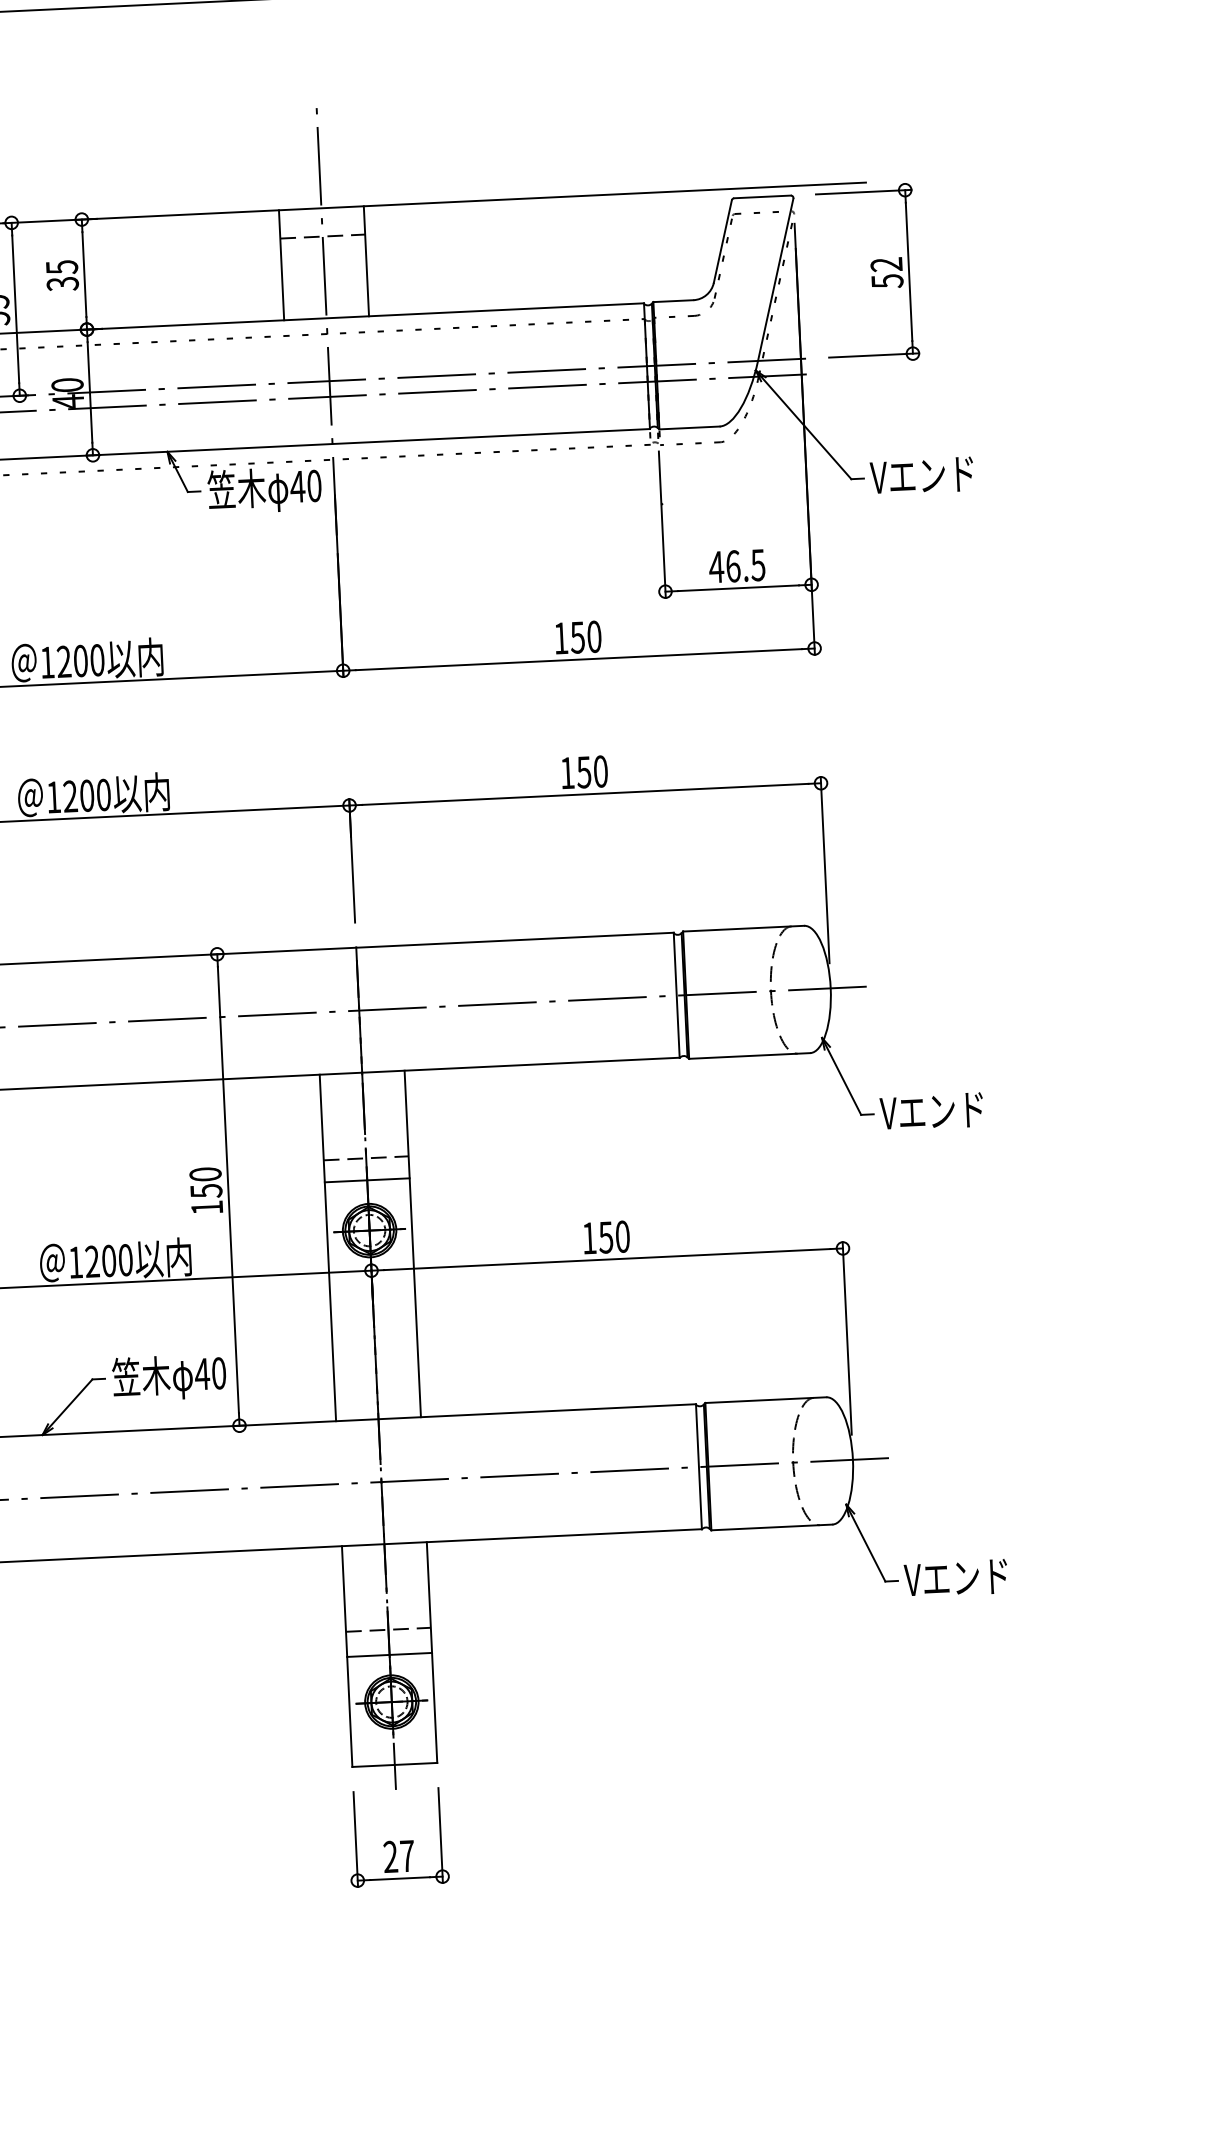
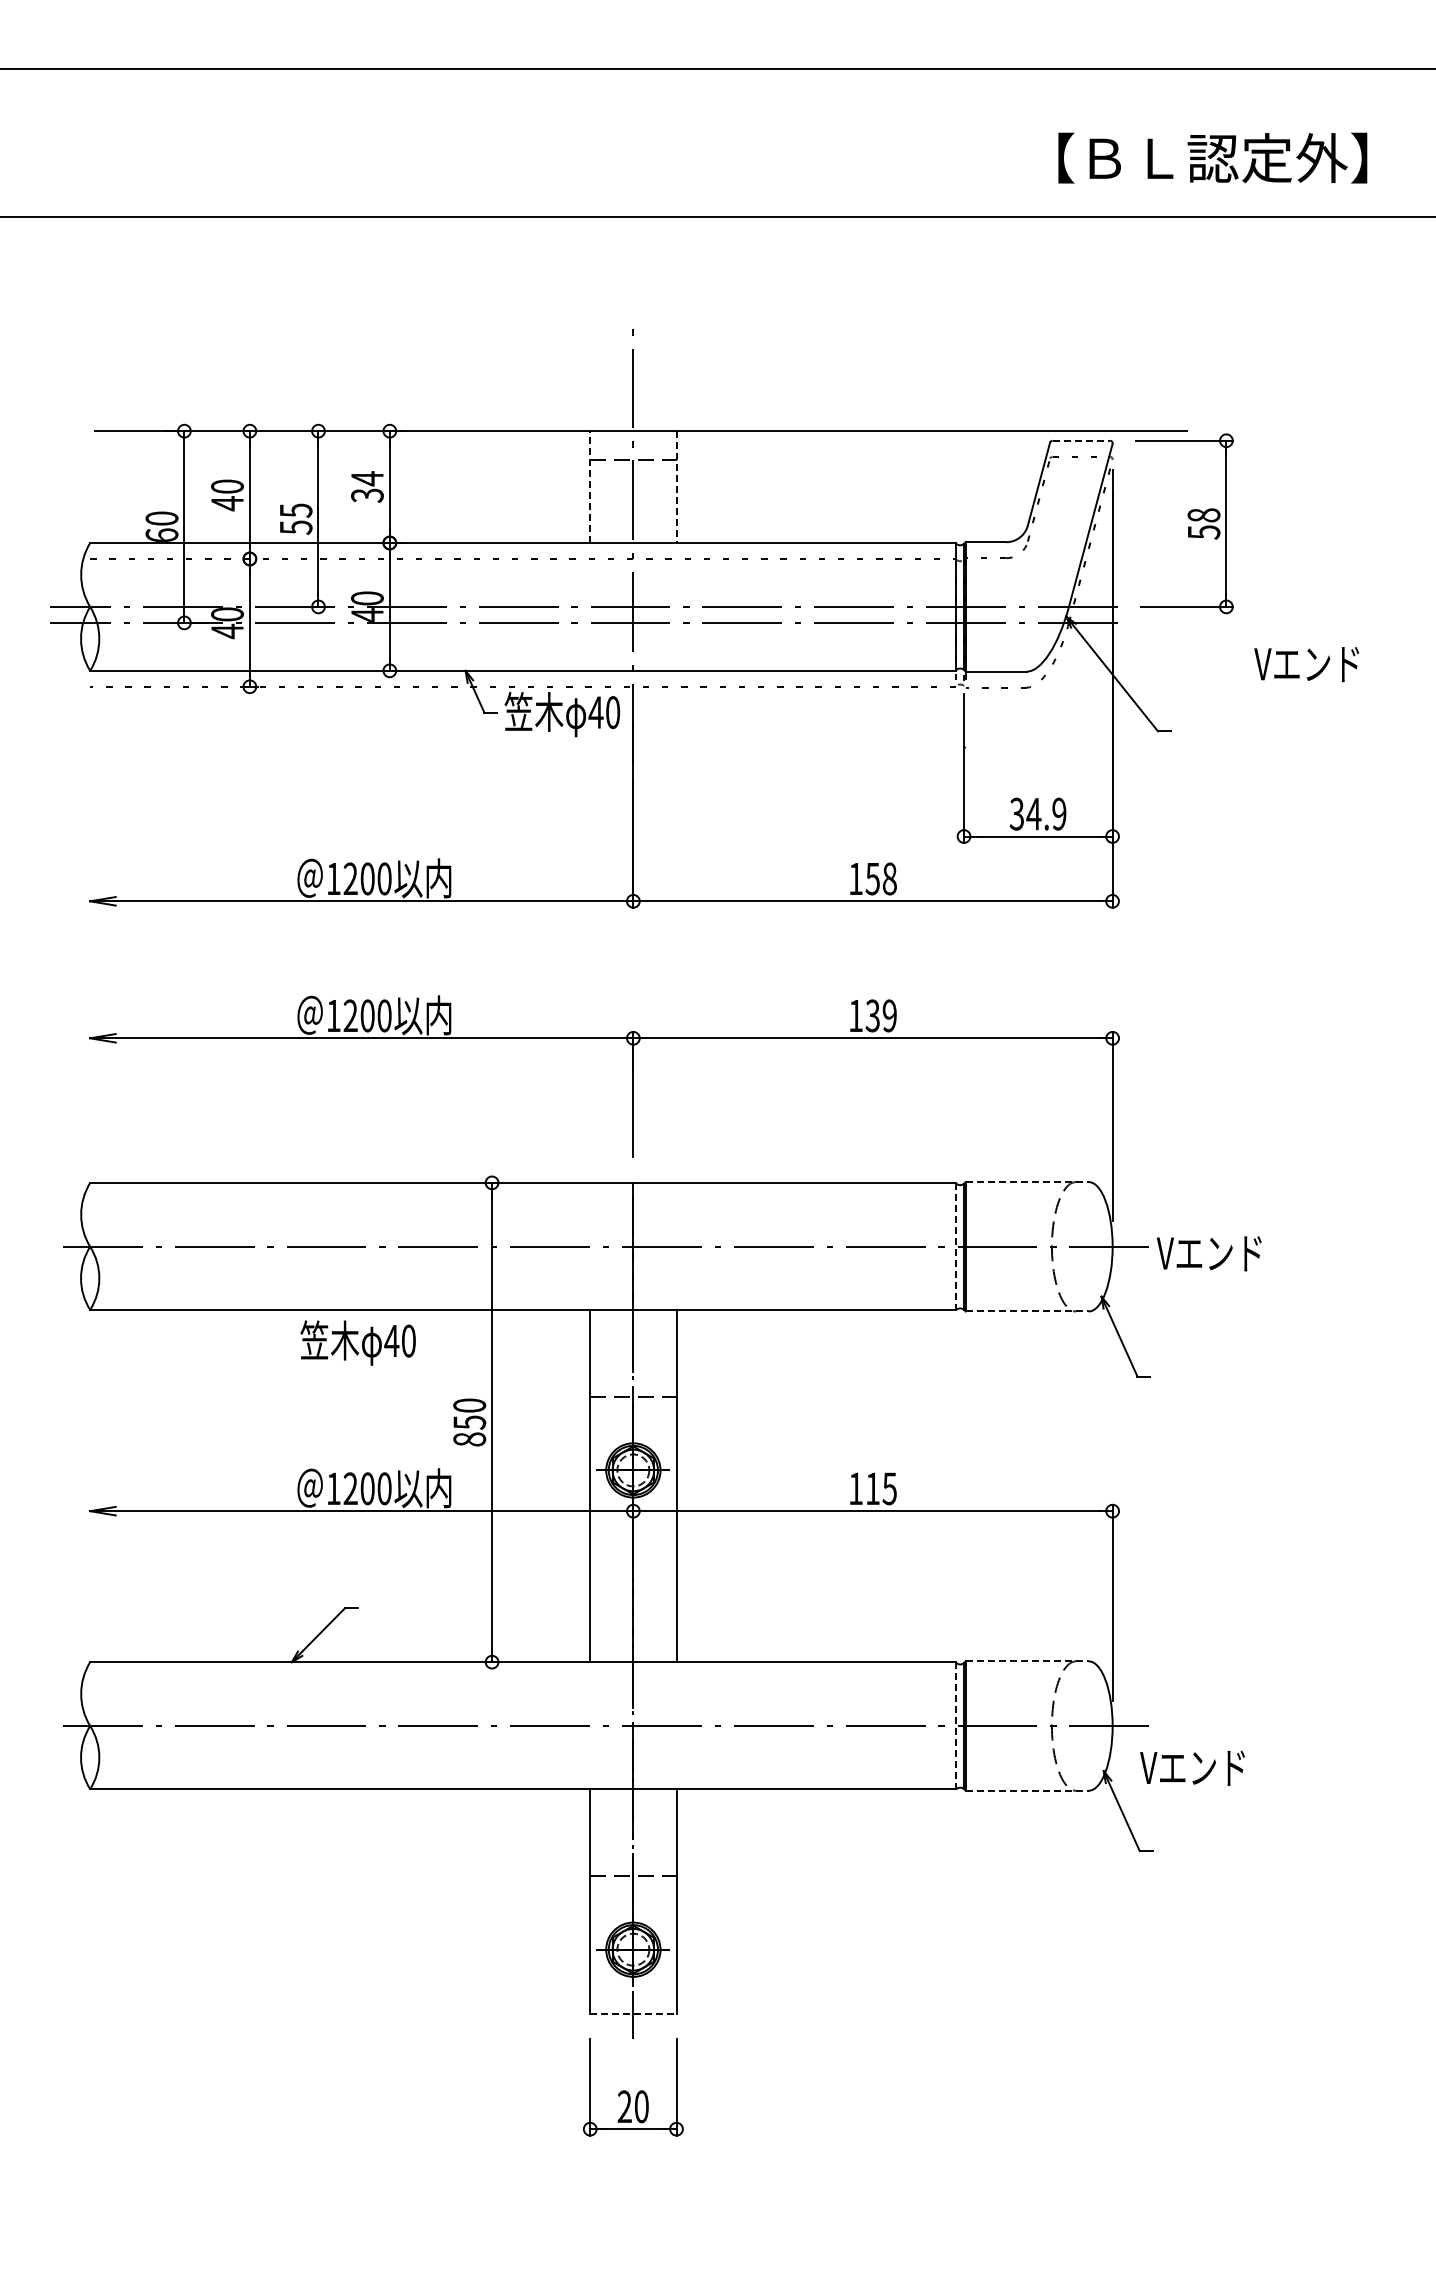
line: (762, 196) -> (1081, 440), solid -> dashed
line: (366, 261) -> (676, 487), solid -> dashed
text: (886, 264) -> (1203, 515), 52 -> 58
line: (281, 265) -> (590, 487), solid -> dashed
text: (62, 267) -> (367, 478), 35 -> 34
text: (921, 476) -> (1306, 664), moved
text: (736, 565) -> (1037, 813), 46.5 -> 34.9
text: (594, 636) -> (889, 878), 150 -> 158
text: (591, 771) -> (880, 1015), 150 -> 139
line: (743, 929) -> (1027, 1182), solid -> dashed
line: (677, 995) -> (956, 1246), solid -> dashed
line: (749, 1055) -> (1027, 1311), solid -> dashed
text: (932, 1111) -> (1209, 1253), moved
line: (367, 1180) -> (633, 1419), removed
text: (206, 1207) -> (469, 1439), 150 -> 850
text: (613, 1236) -> (880, 1488), 150 -> 115
text: (168, 1377) -> (357, 1342), moved
line: (766, 1400) -> (1027, 1661), solid -> dashed
line: (699, 1466) -> (956, 1725), solid -> dashed
line: (772, 1527) -> (1027, 1790), solid -> dashed
text: (955, 1577) -> (1192, 1767), moved
line: (389, 1654) -> (633, 1901), removed
line: (394, 1764) -> (633, 2013), solid -> dashed
text: (407, 1855) -> (641, 2106), 27 -> 20

